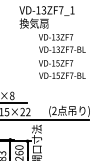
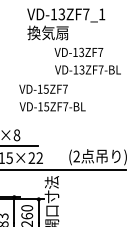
text: (62, 69) -> (52, 97), moved

